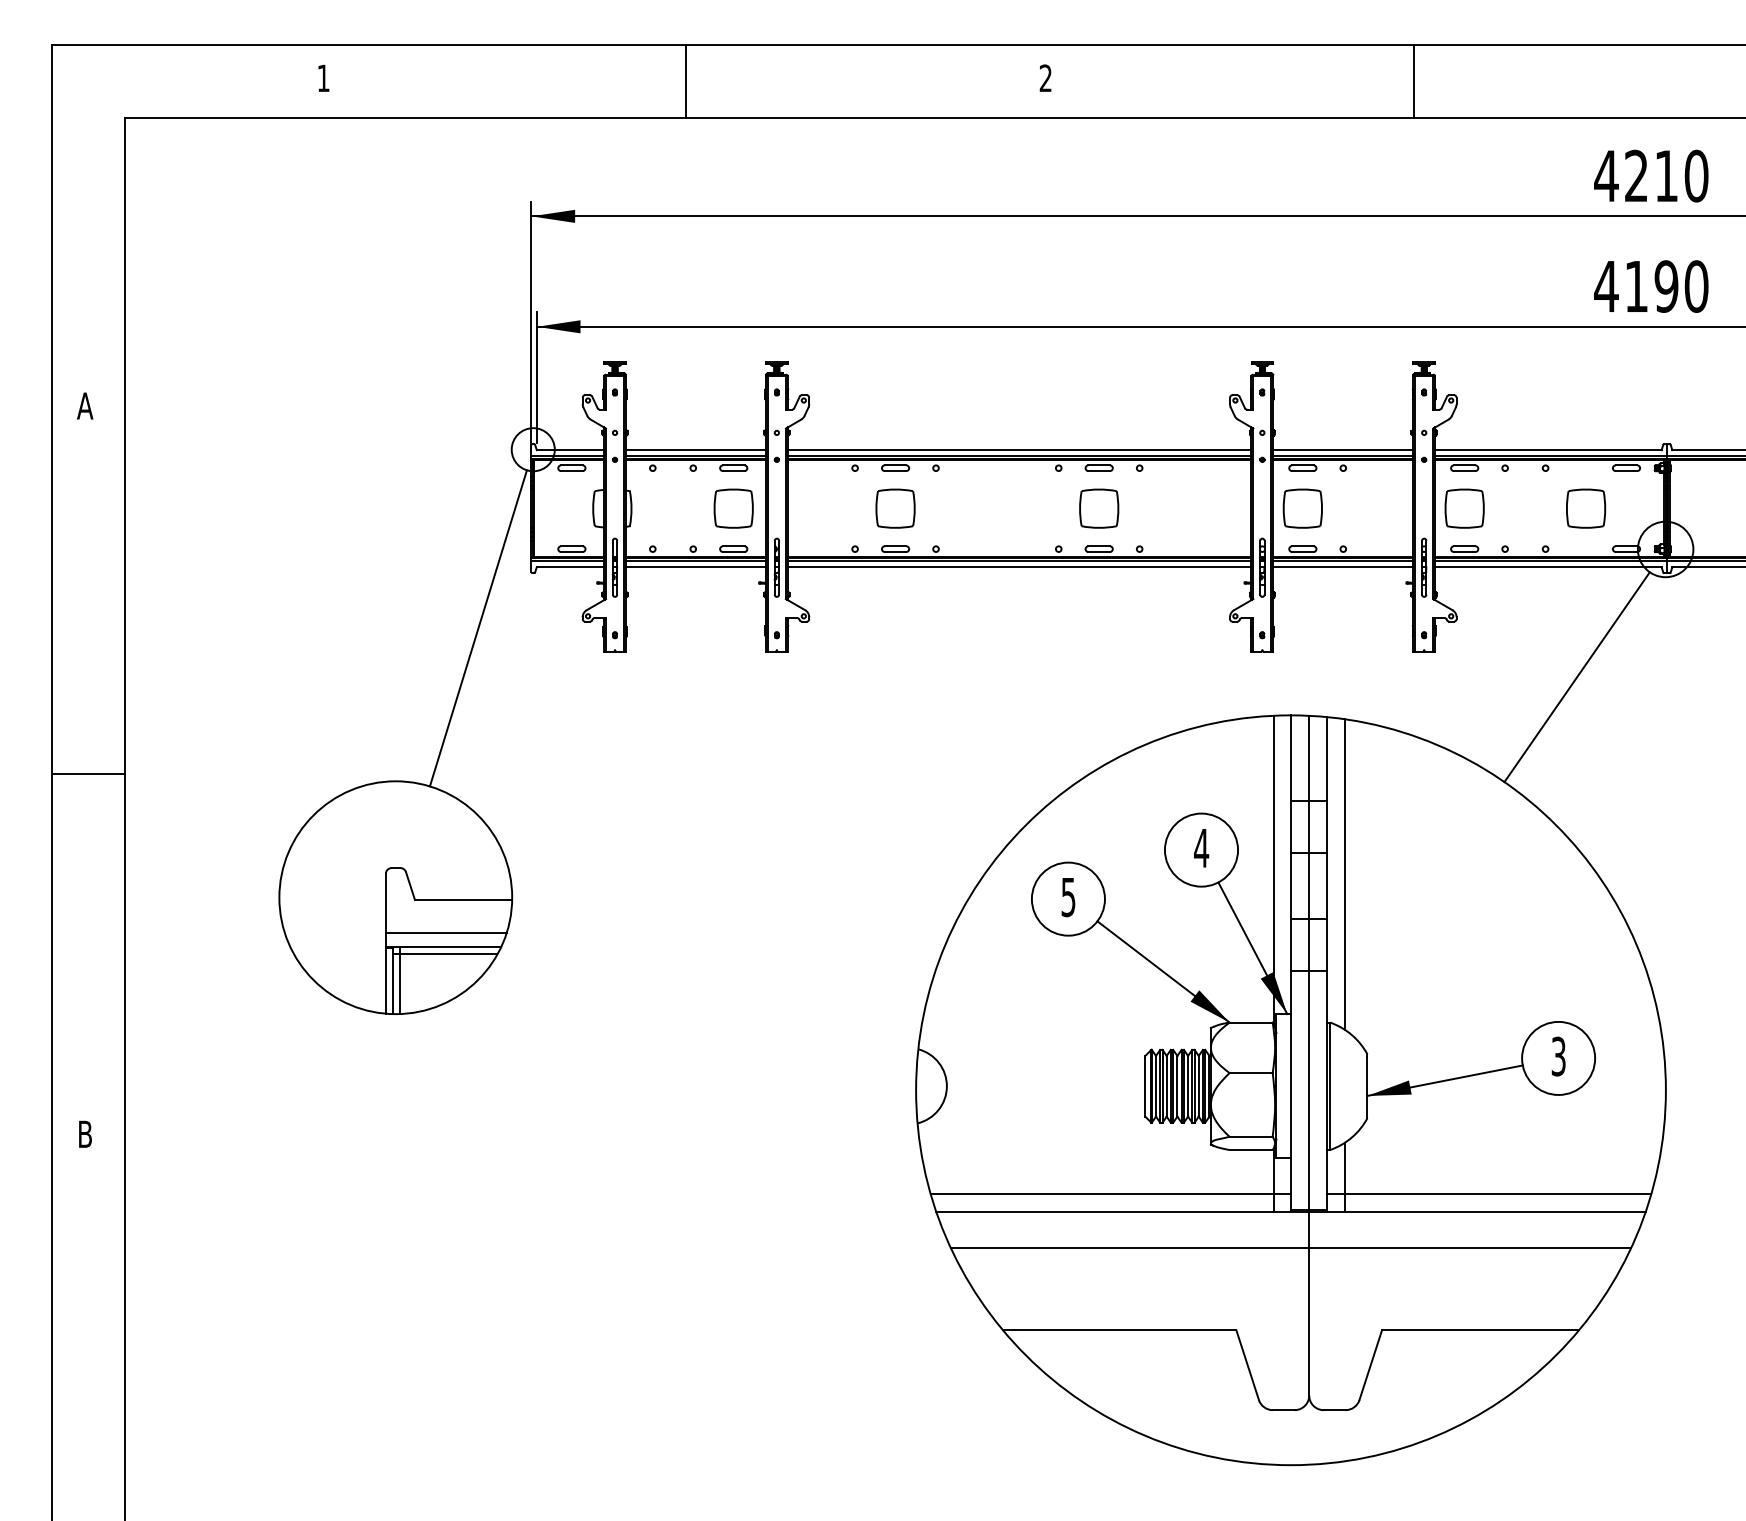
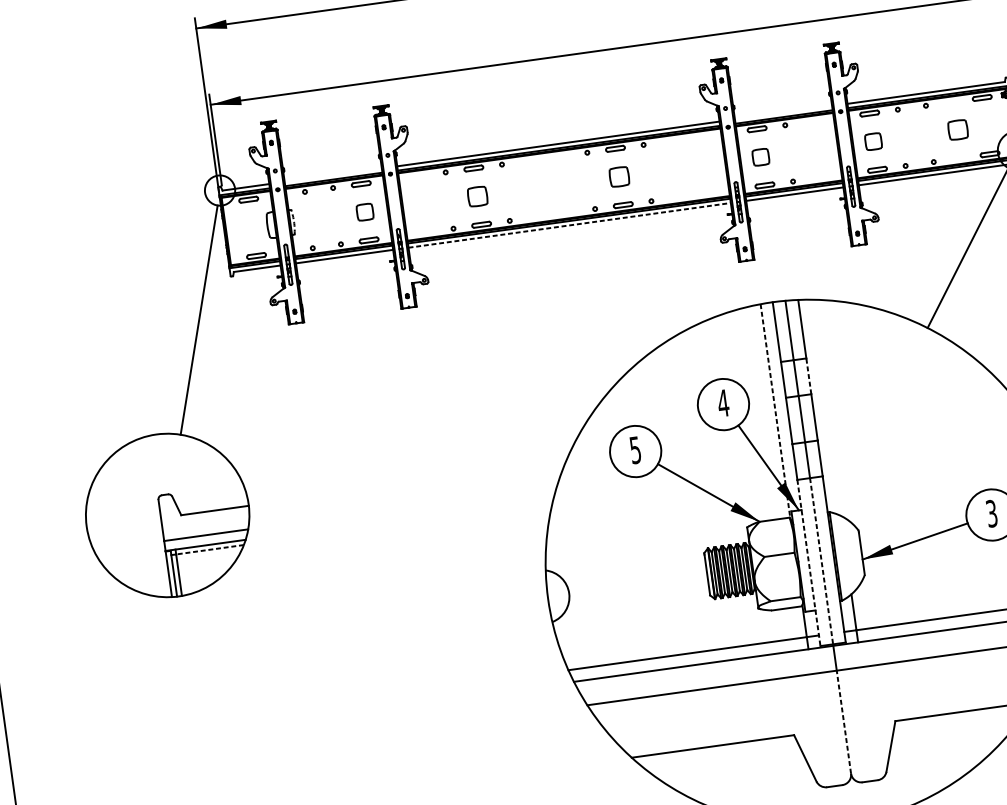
line: (695, 450) -> (332, 175), removed
line: (1343, 450) -> (783, 112), removed
arc: (631, 508) -> (294, 222), solid -> dashed
part: (733, 508) -> (365, 212), size x0.6
part: (895, 508) -> (477, 196), size x0.7
part: (1099, 508) -> (619, 176), size x0.7
part: (1302, 508) -> (760, 157), size x0.6
part: (1464, 508) -> (873, 141), size x0.6
part: (1586, 508) -> (958, 129), size x0.7
line: (1019, 567) -> (569, 225), solid -> dashed
line: (1327, 826) -> (808, 376), solid -> dashed
line: (1273, 870) -> (775, 411), solid -> dashed
line: (1344, 874) -> (825, 407), removed
line: (448, 954) -> (209, 549), solid -> dashed
line: (1291, 1090) -> (809, 563), solid -> dashed
line: (1309, 1090) -> (821, 561), solid -> dashed
line: (1309, 1321) -> (844, 722), solid -> dashed

